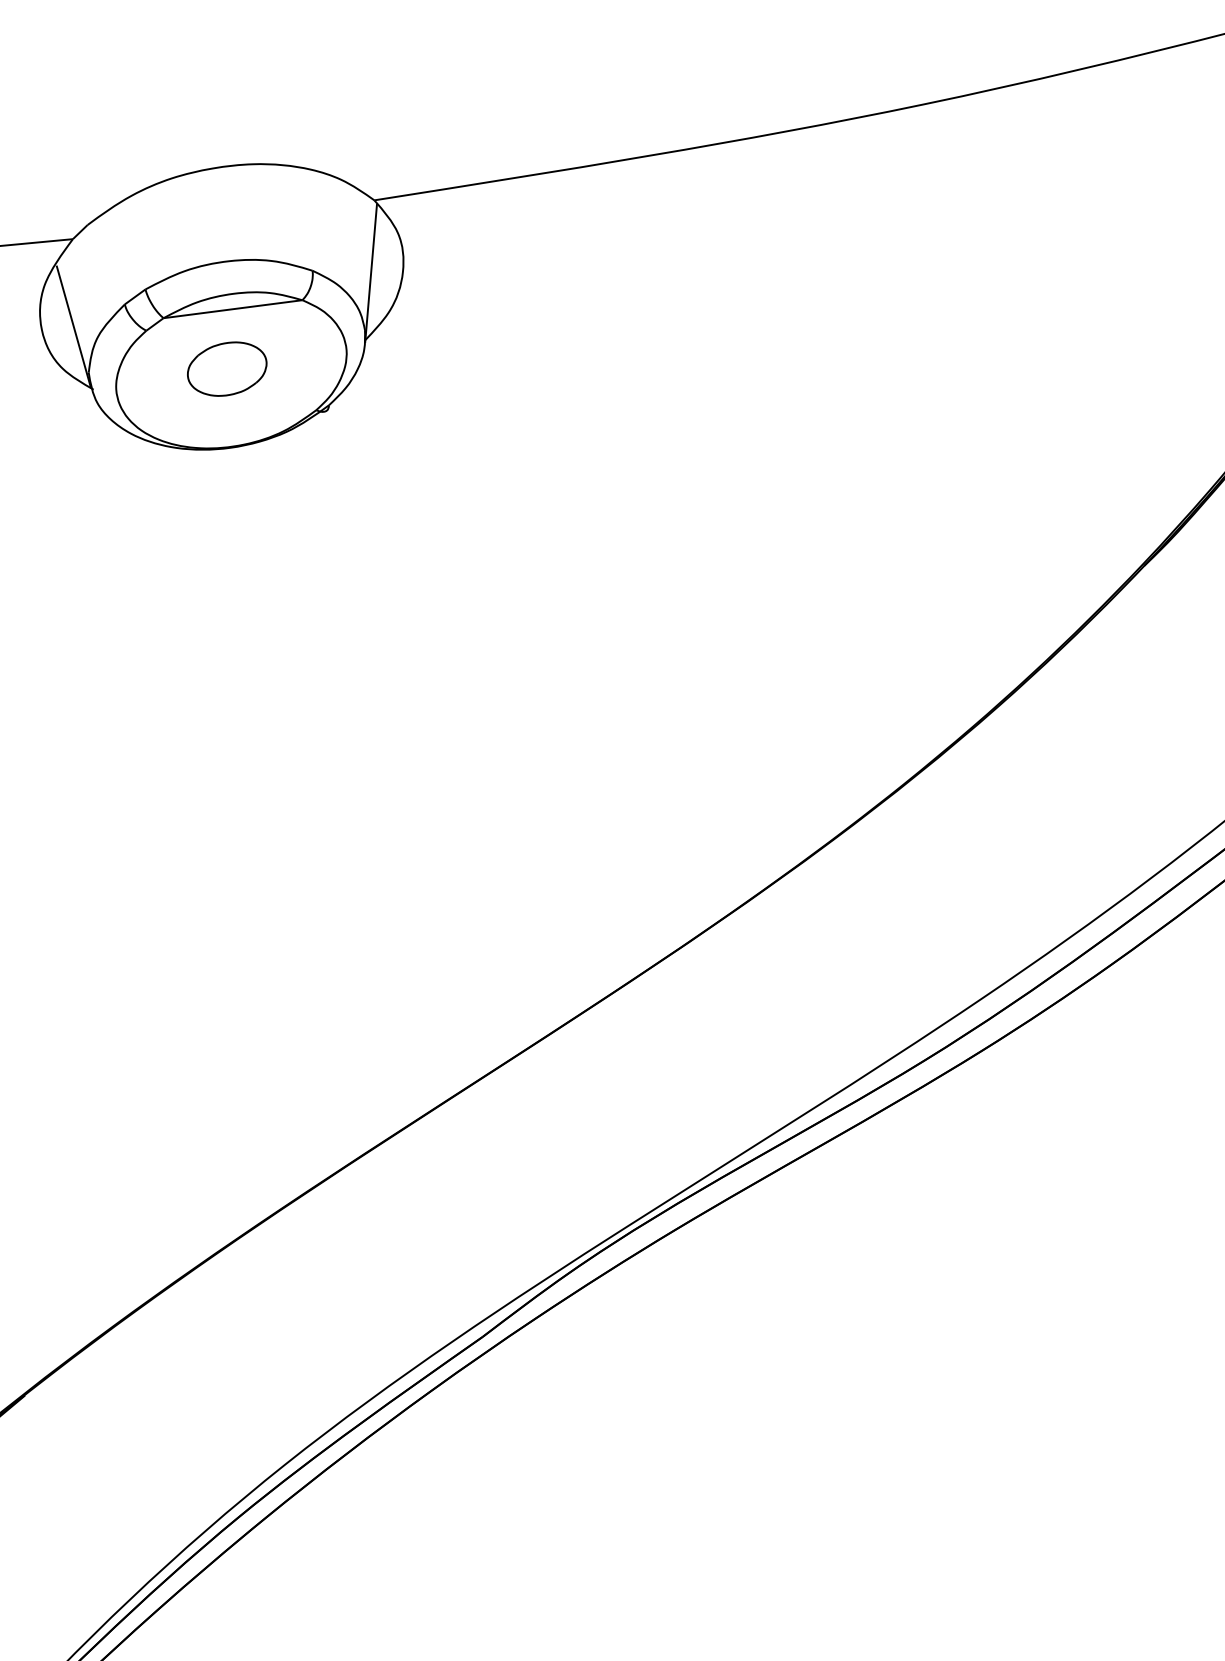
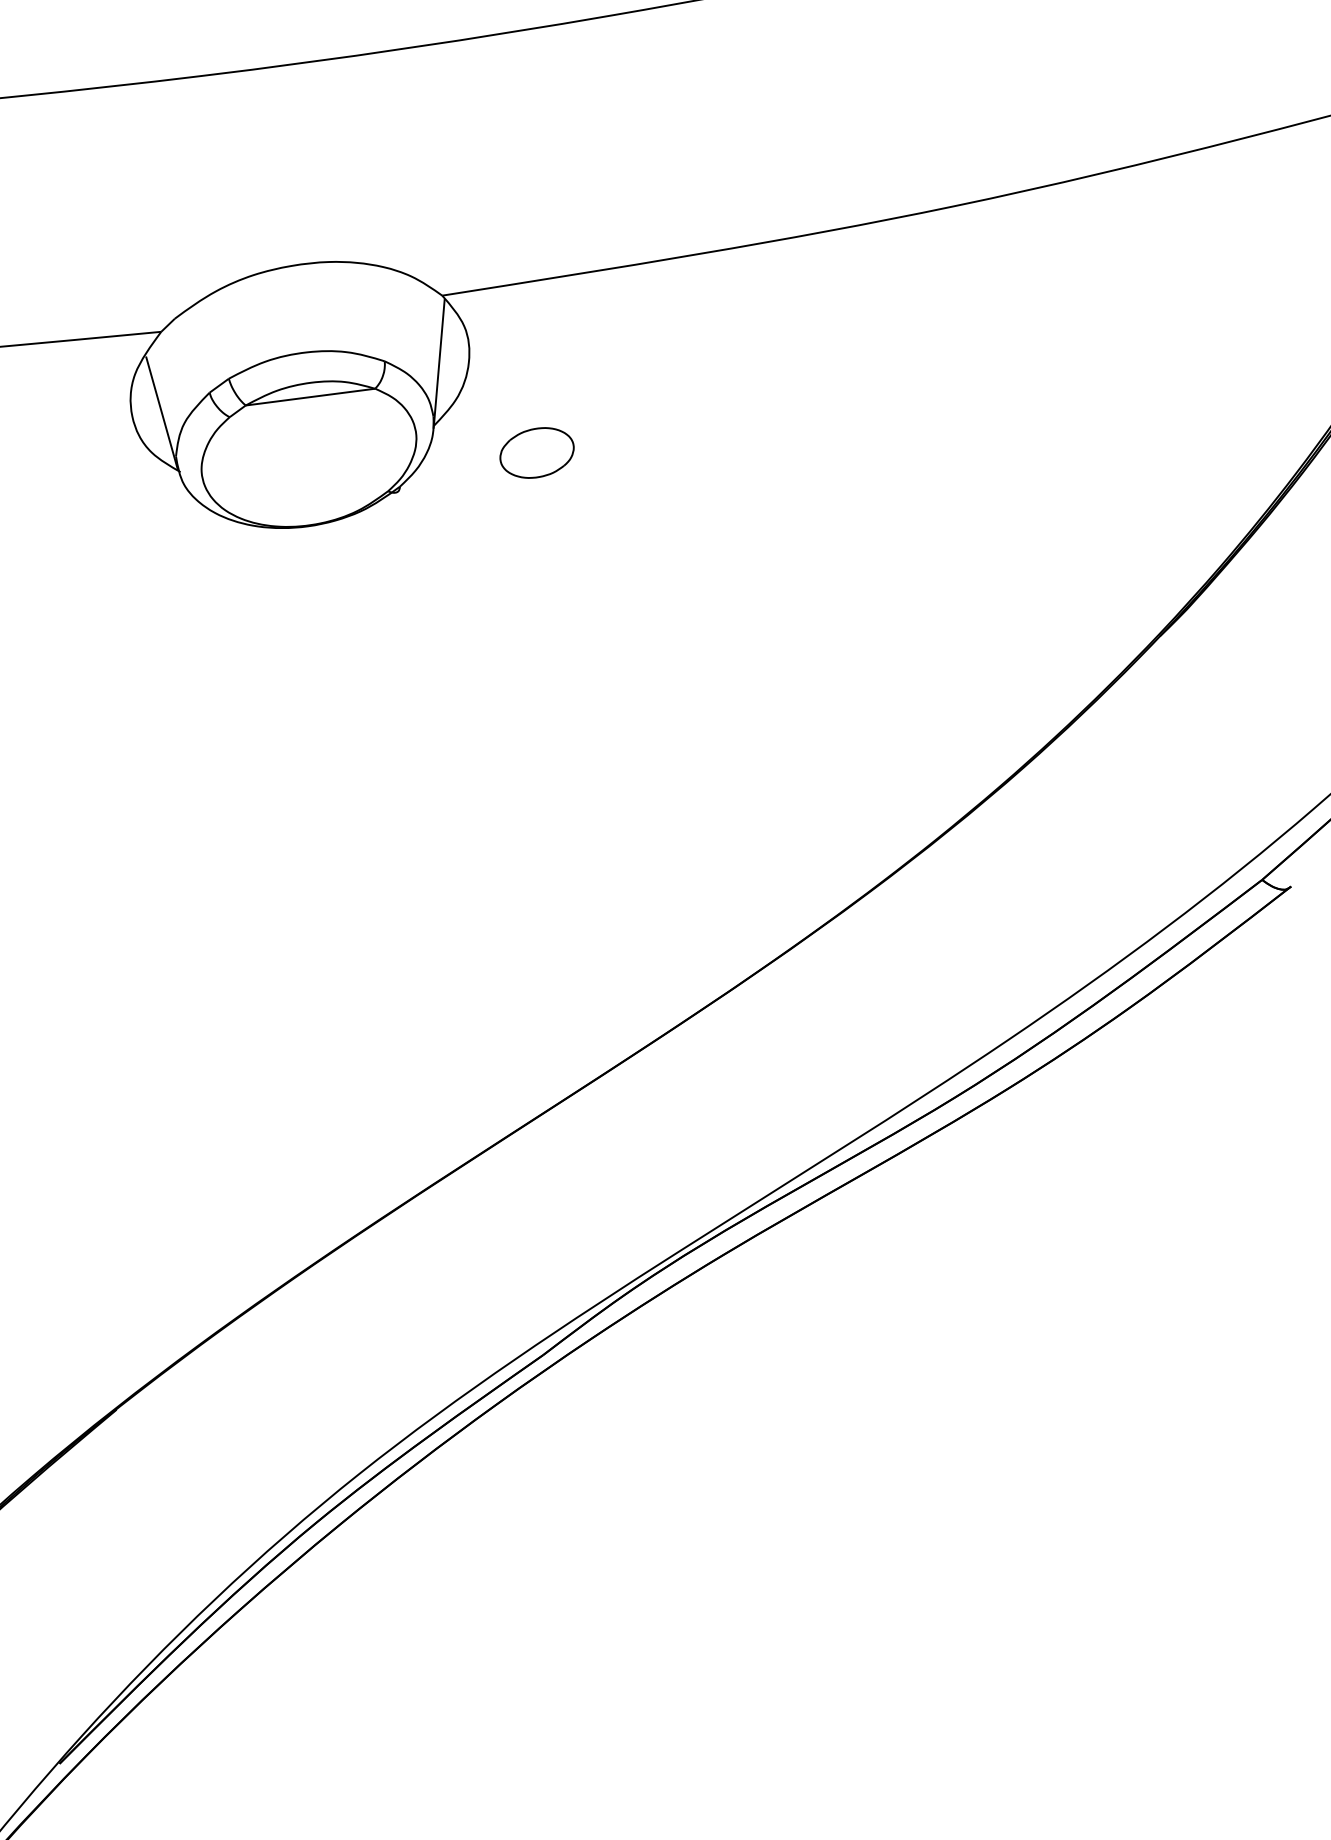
part: (226, 368) -> (536, 452), moved

